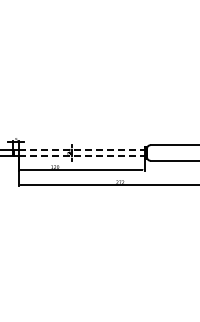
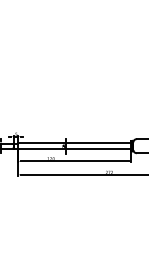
line: (82, 149) -> (75, 143), dashed -> solid
line: (82, 156) -> (75, 149), dashed -> solid

